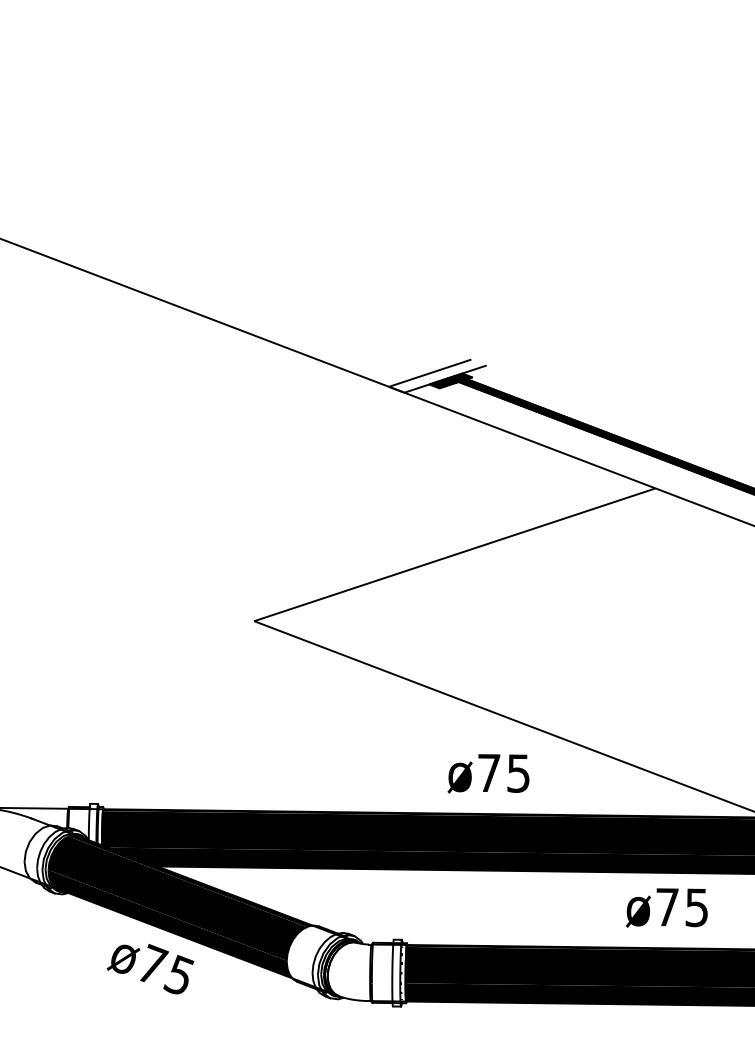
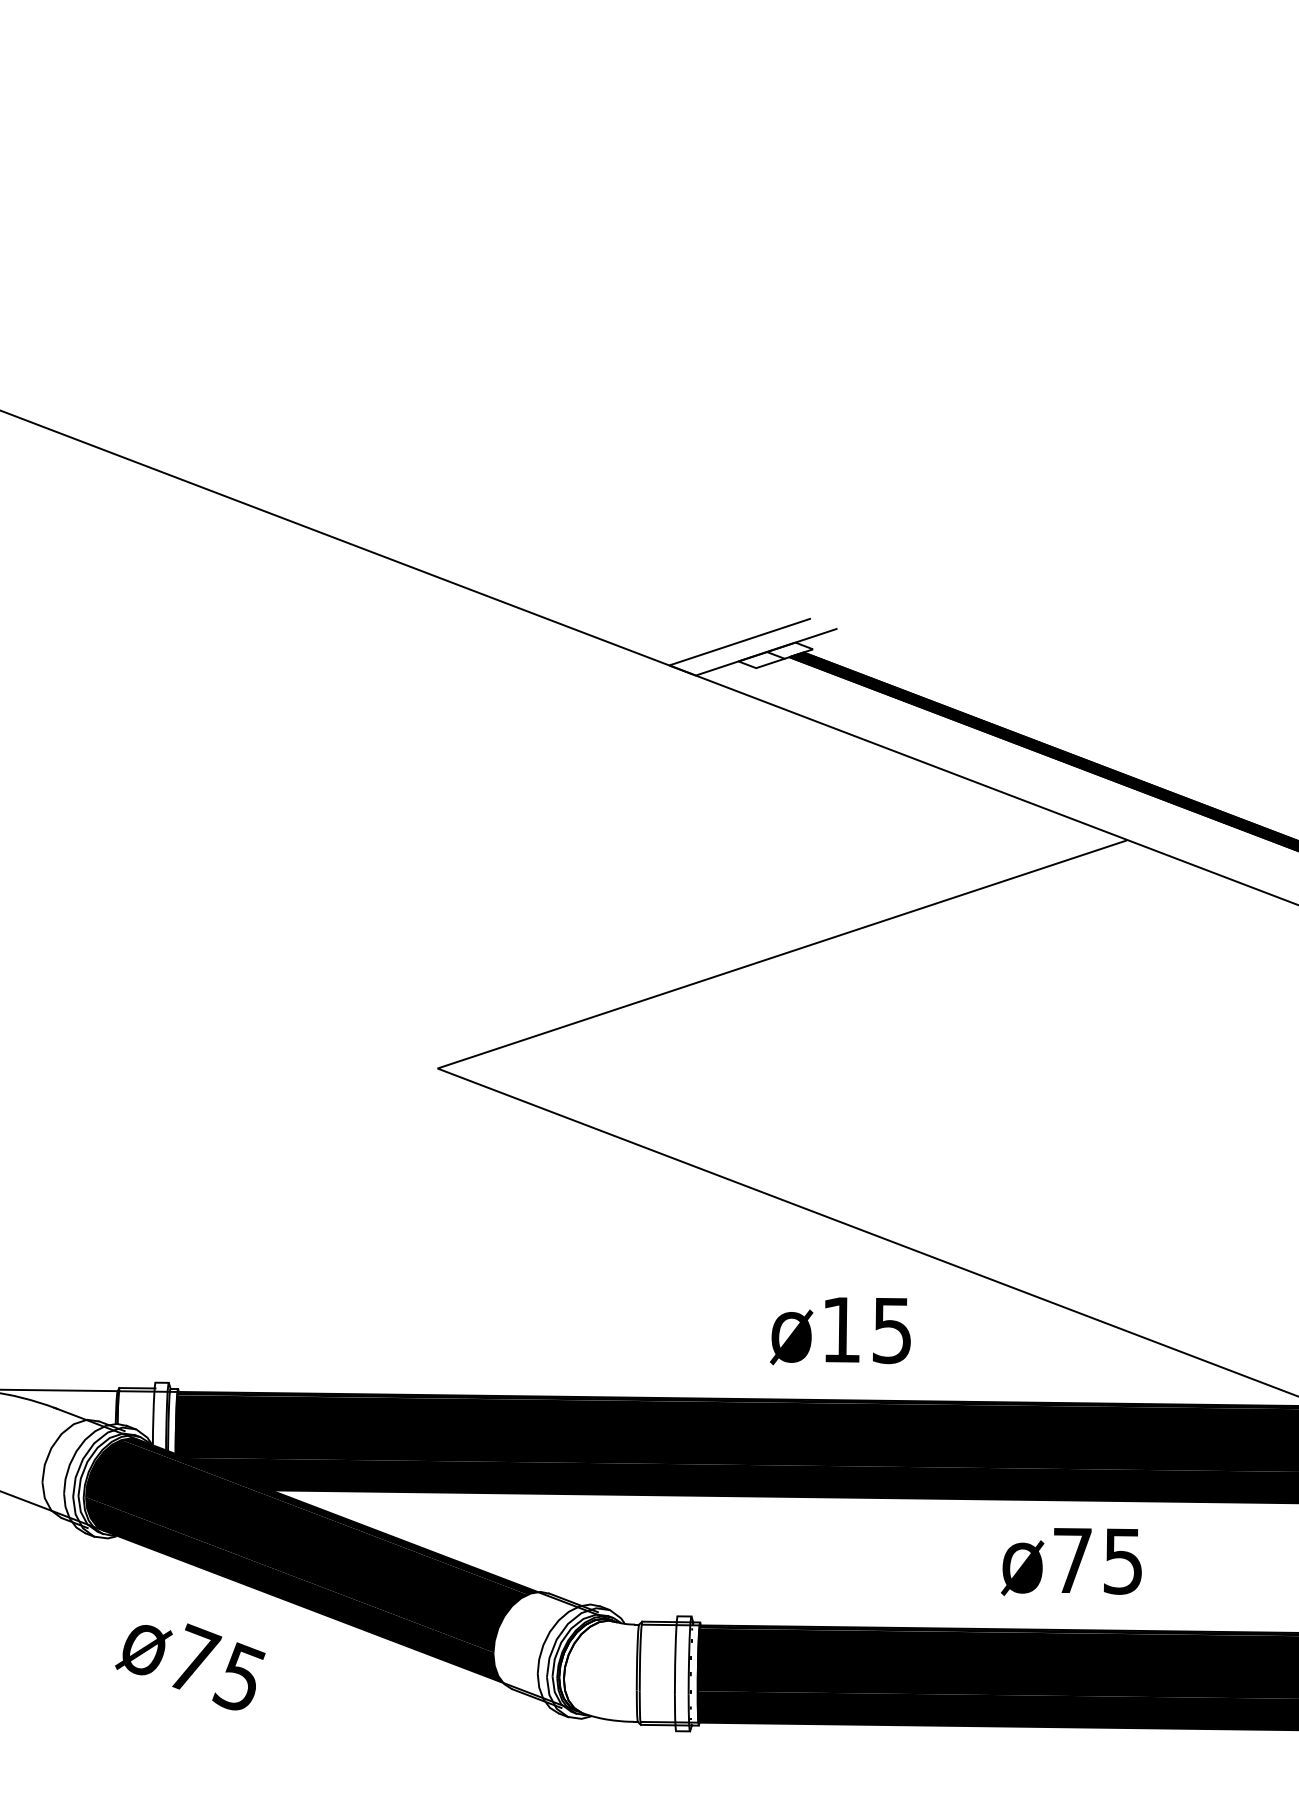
fill: (450, 380) -> (775, 654), removed
text: (489, 773) -> (842, 1330), ø75 -> ø15
text: (666, 907) -> (1070, 1560), moved
text: (150, 969) -> (190, 1667), moved

